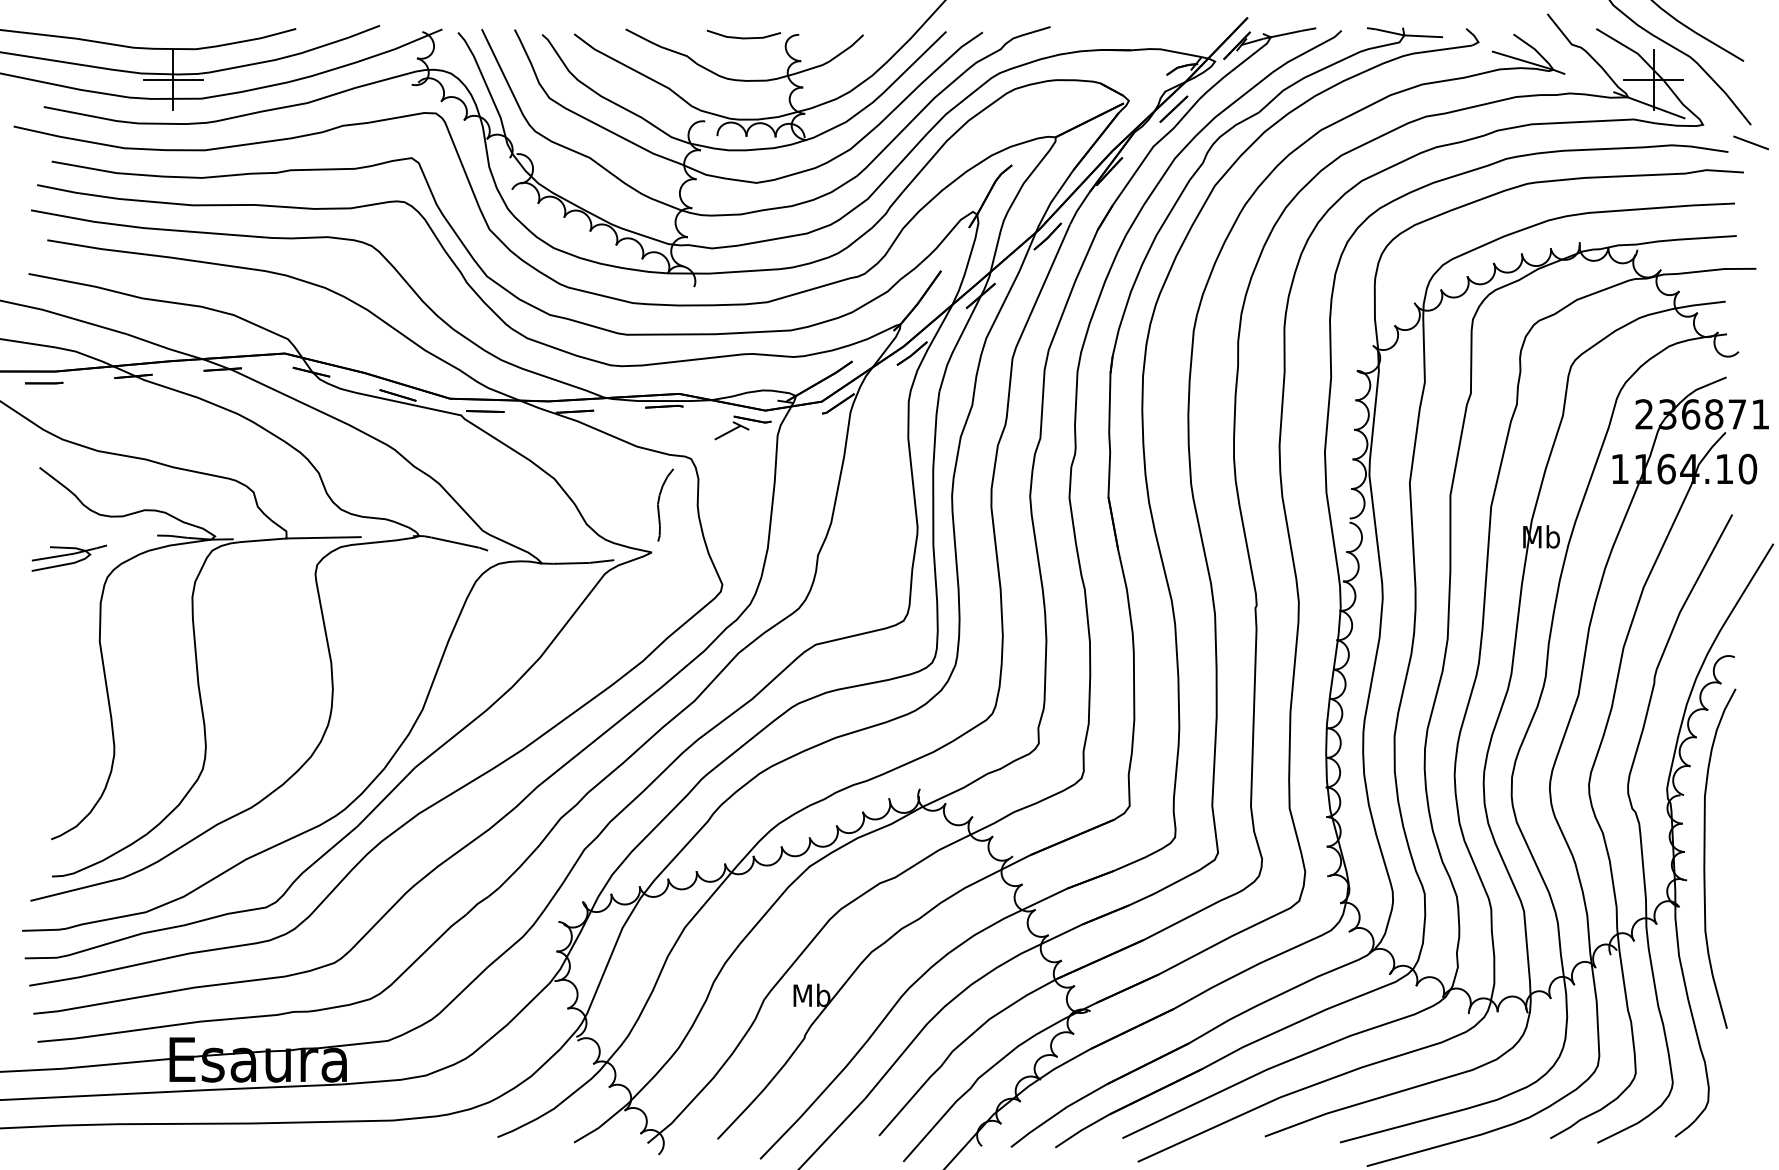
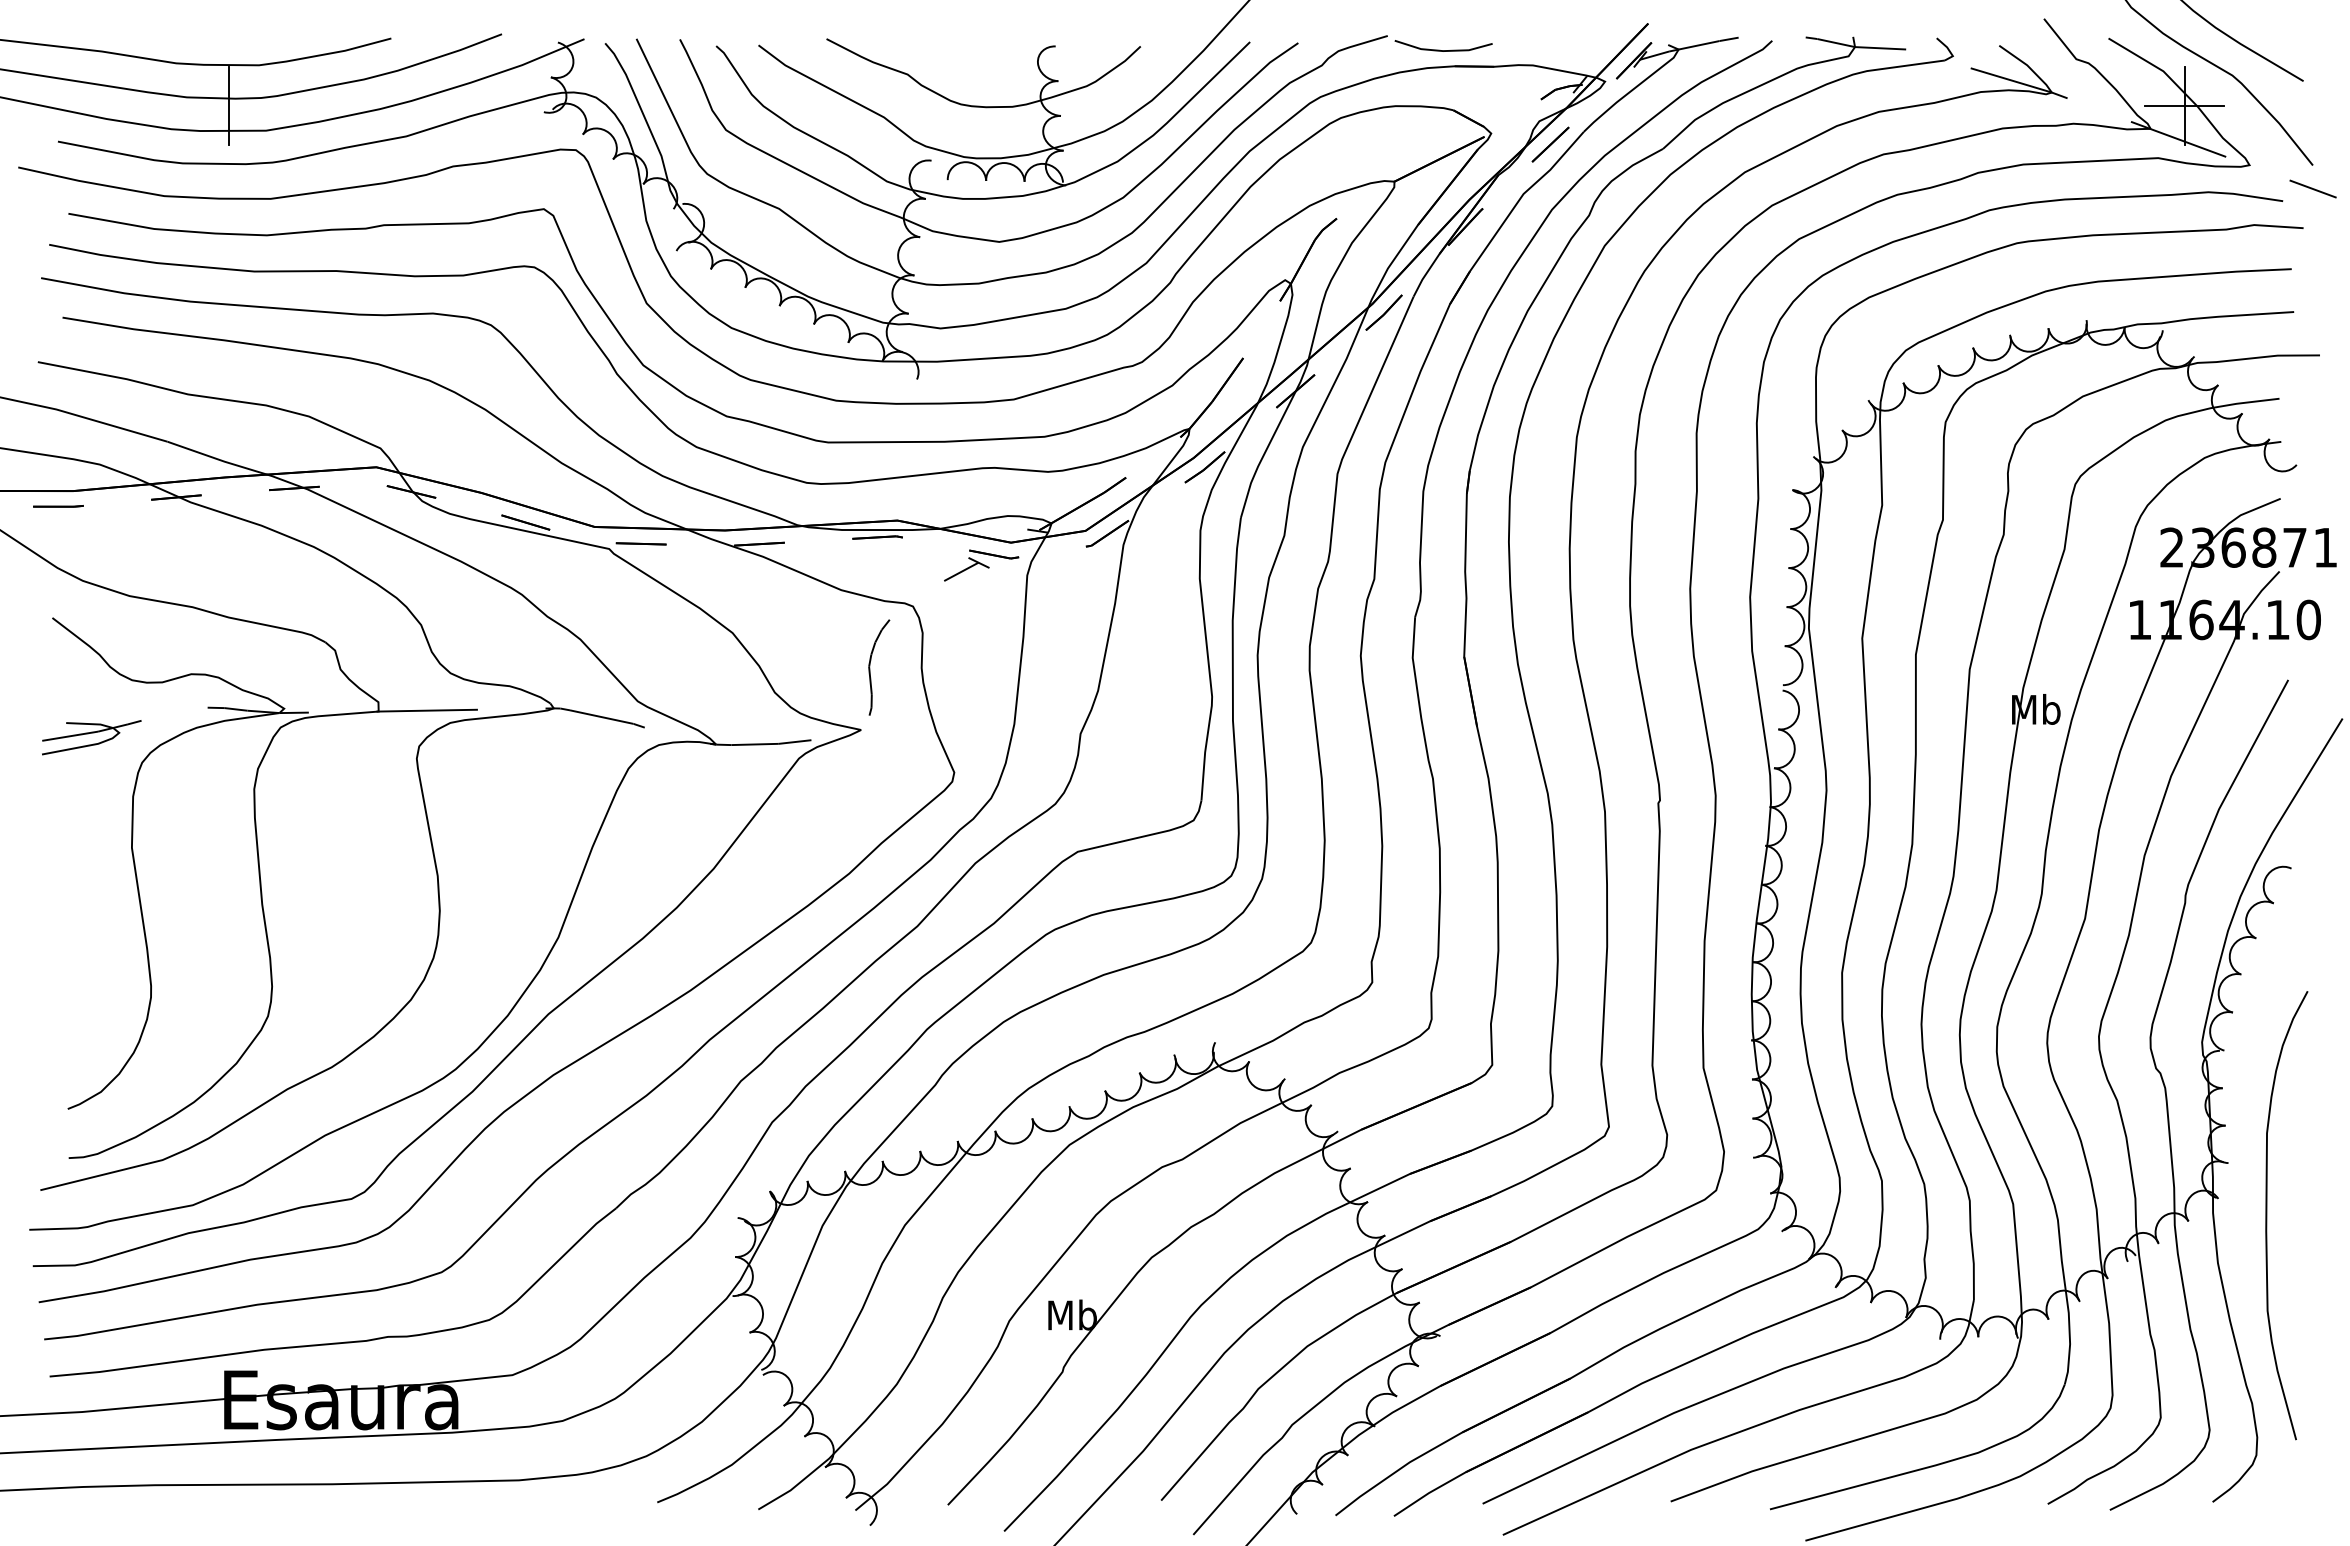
line: (743, 37) -> (1443, 50), moved
line: (172, 79) -> (228, 105), removed
curve: (1705, 858) -> (2267, 1215), moved

